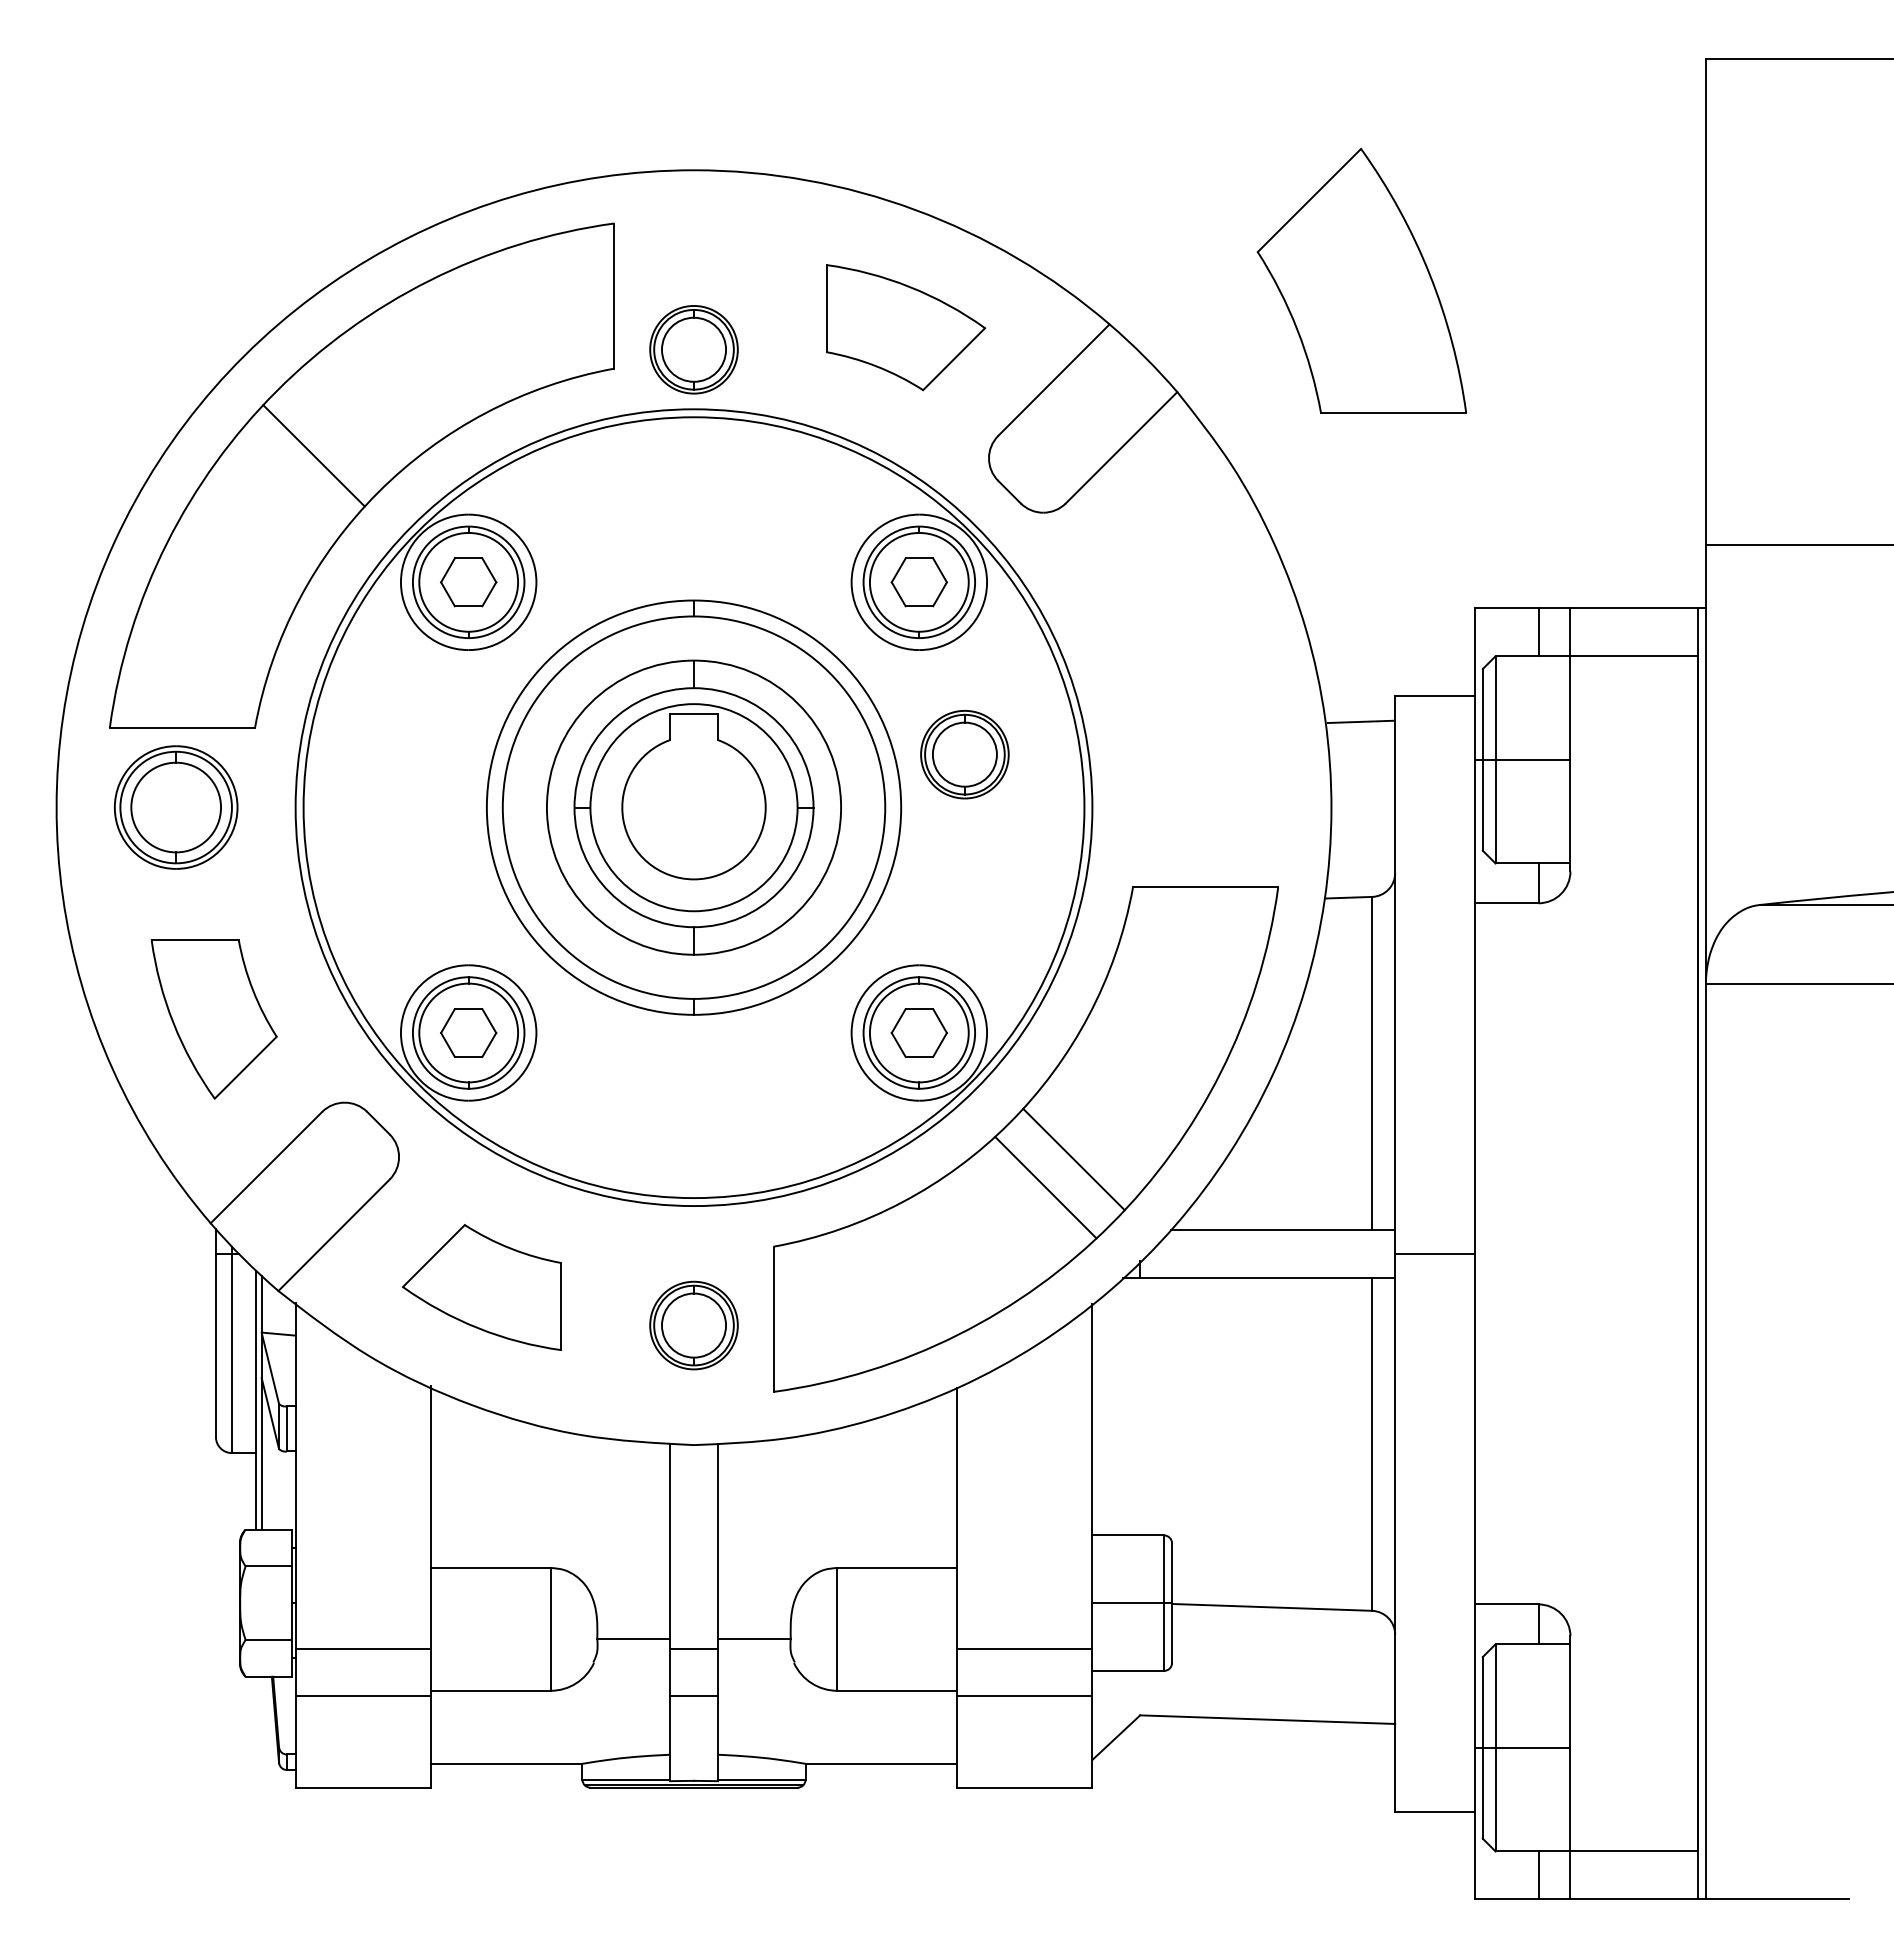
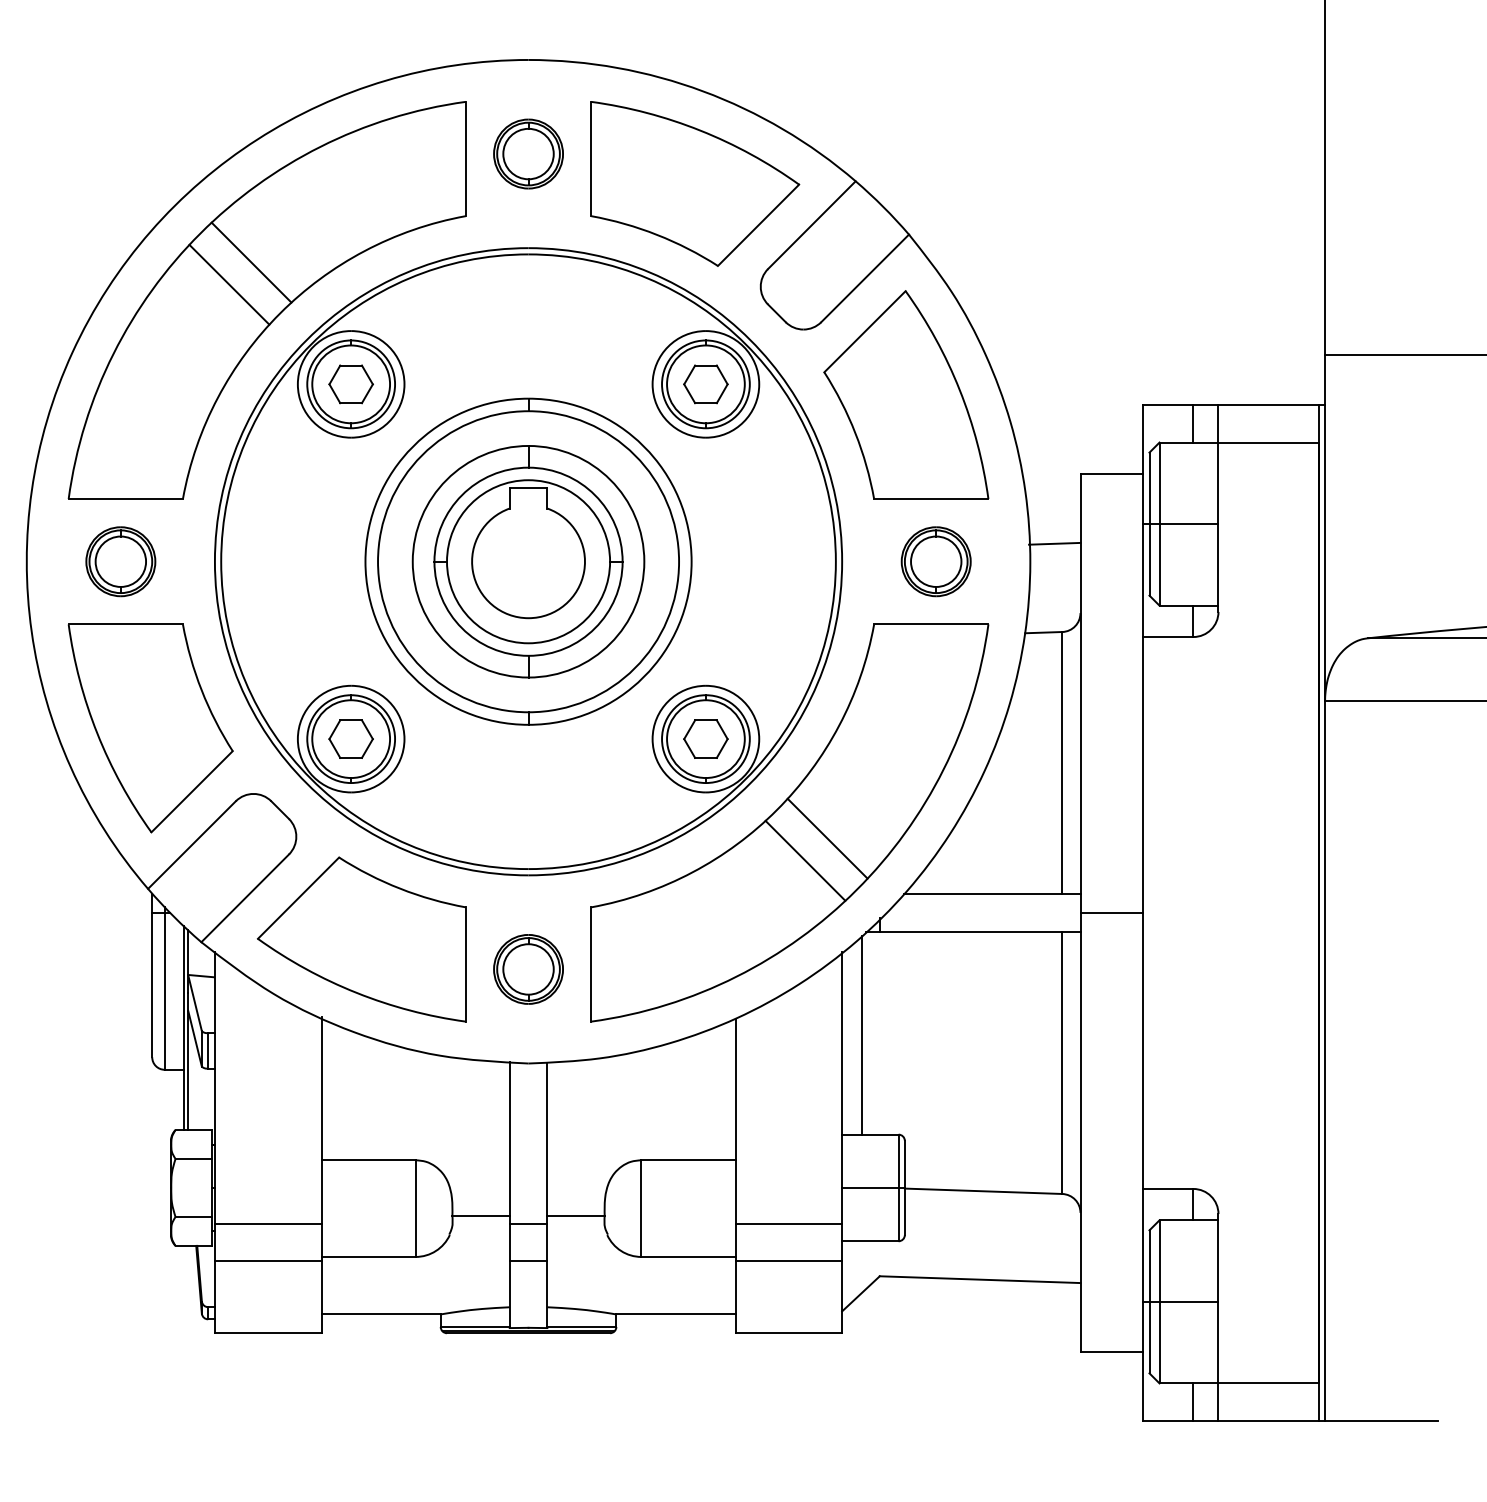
part: (1361, 280) -> (905, 394), moved
part: (905, 327) -> (695, 183), size x1.67
part: (693, 349) -> (528, 153), moved
line: (341, 427) -> (251, 262), added
line: (1360, 721) -> (1054, 543), moved
part: (964, 754) -> (935, 561), moved
part: (175, 807) -> (120, 561), size x0.71
part: (214, 1019) -> (151, 728), size x1.67
part: (481, 1287) -> (361, 939), size x1.67
line: (1117, 1409) -> (861, 1035), added

